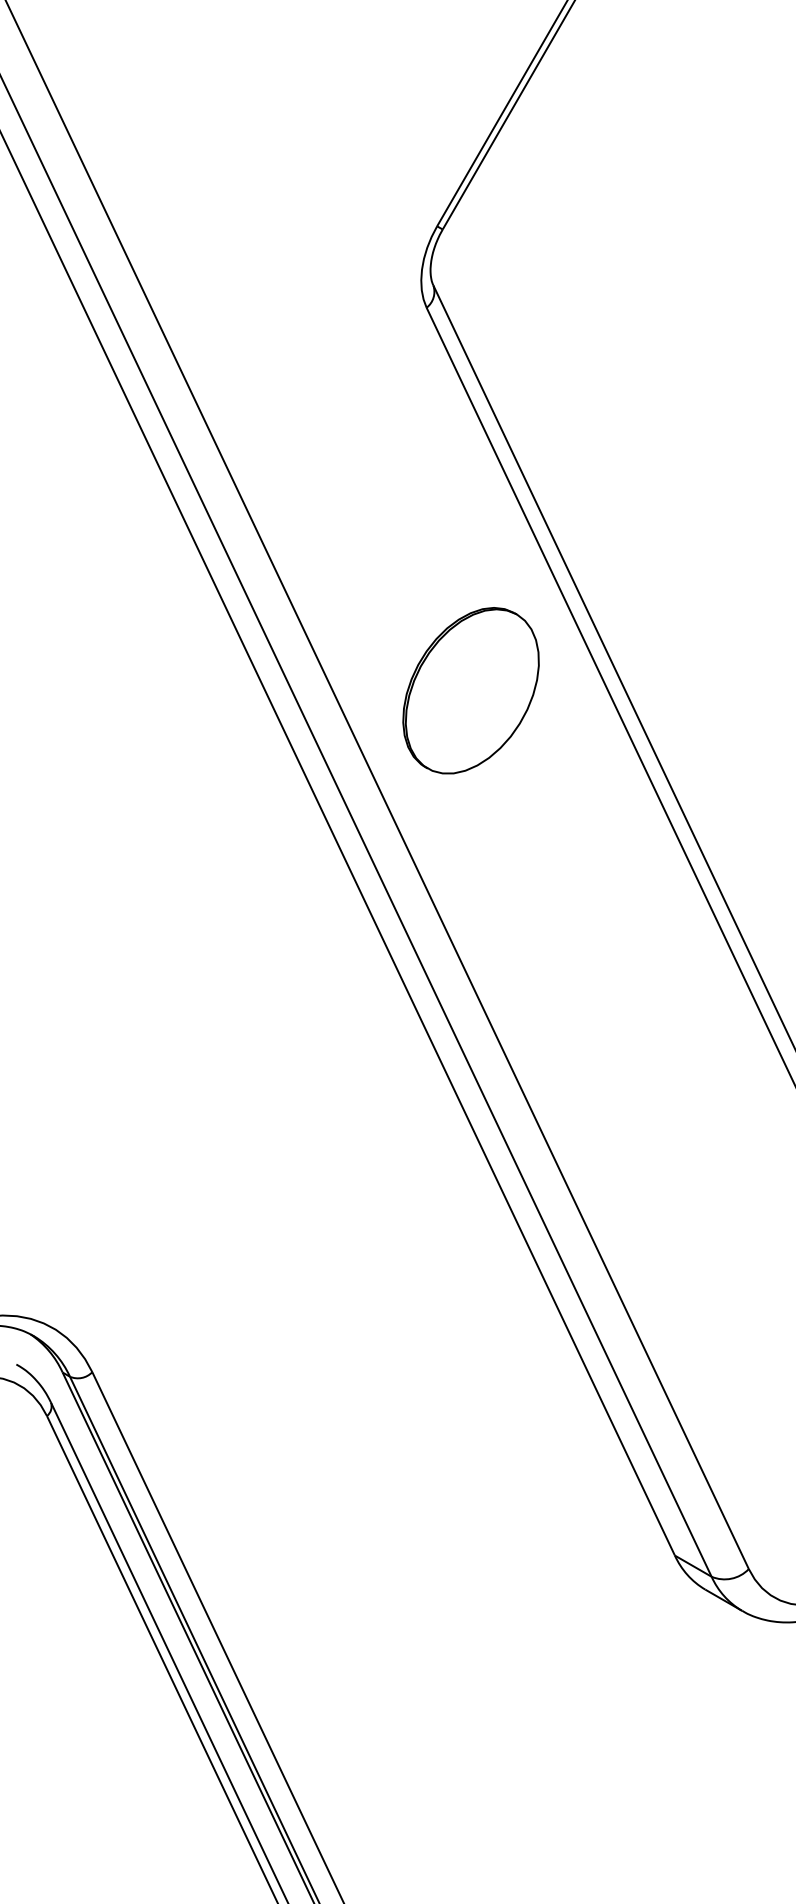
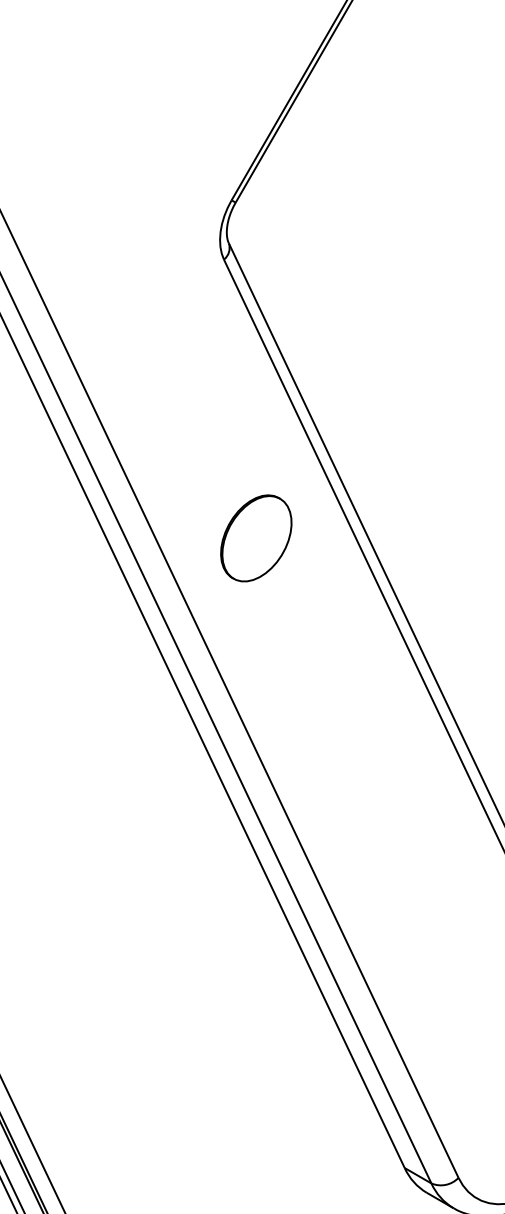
part: (470, 690) -> (255, 538), size x0.71

